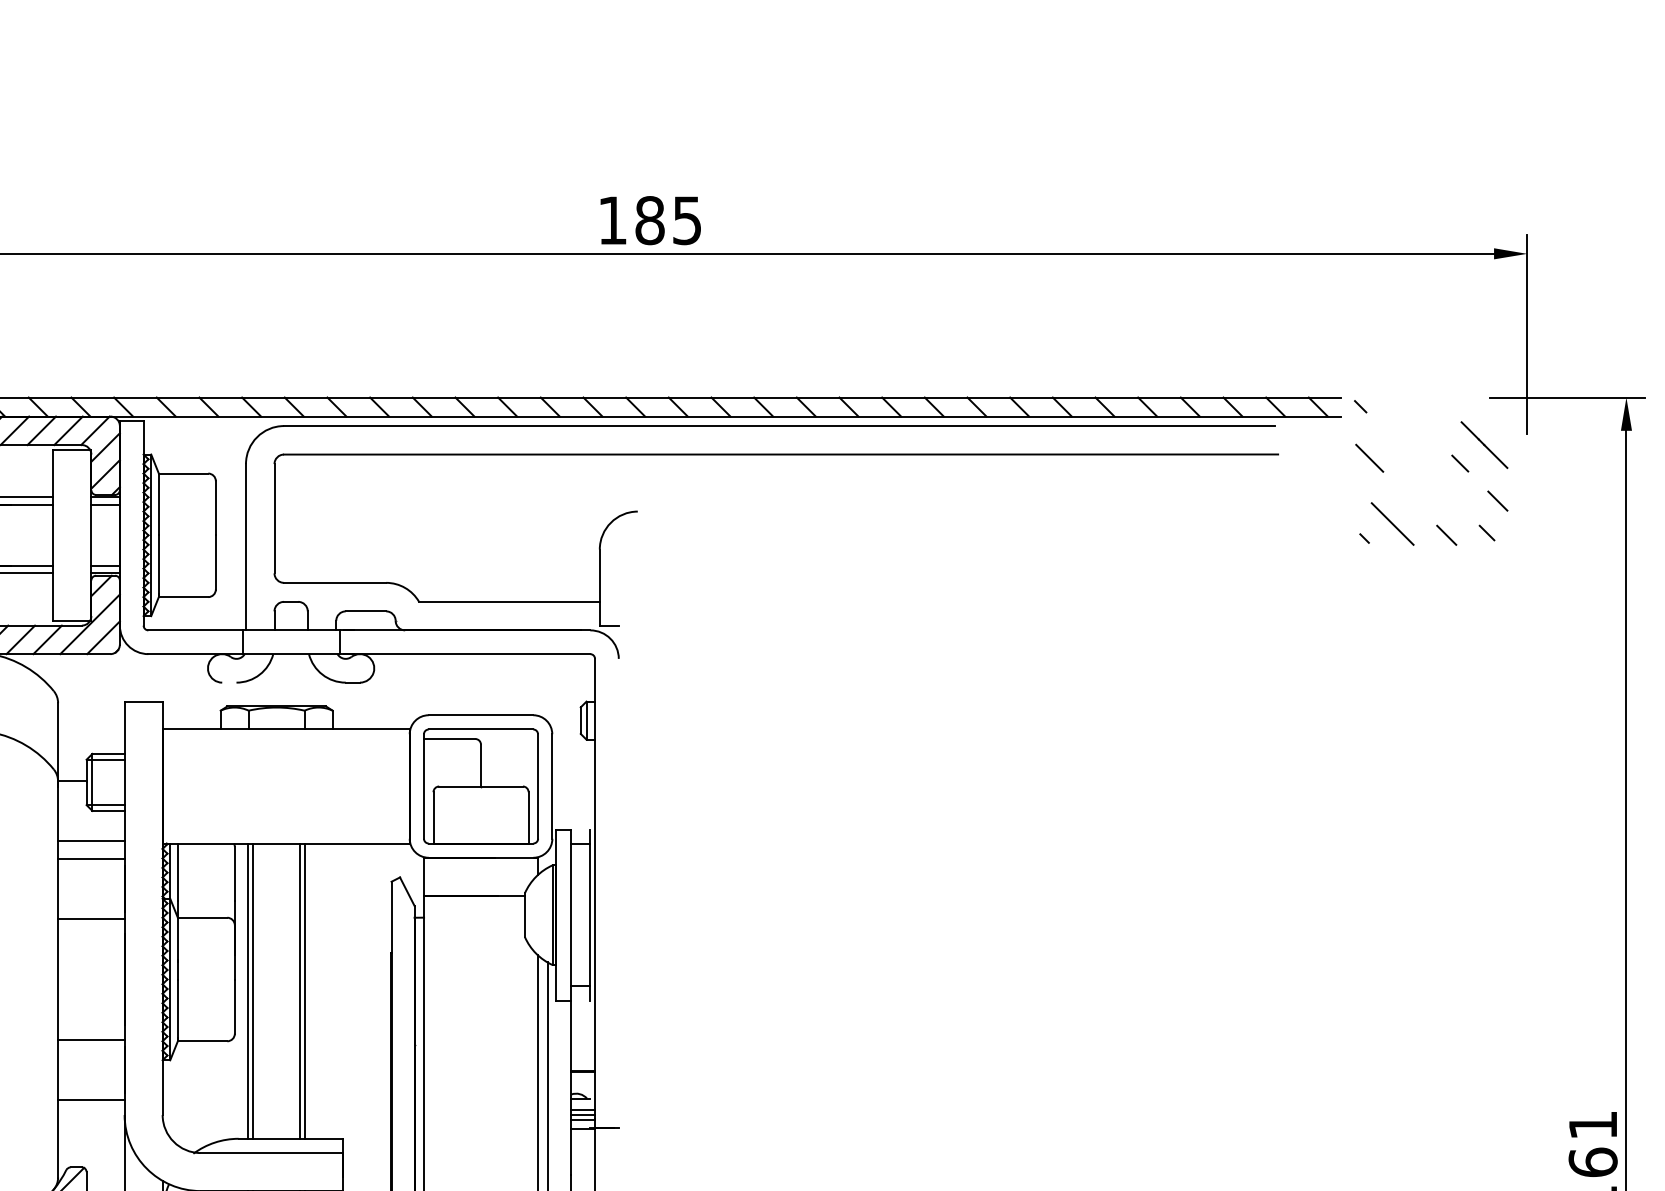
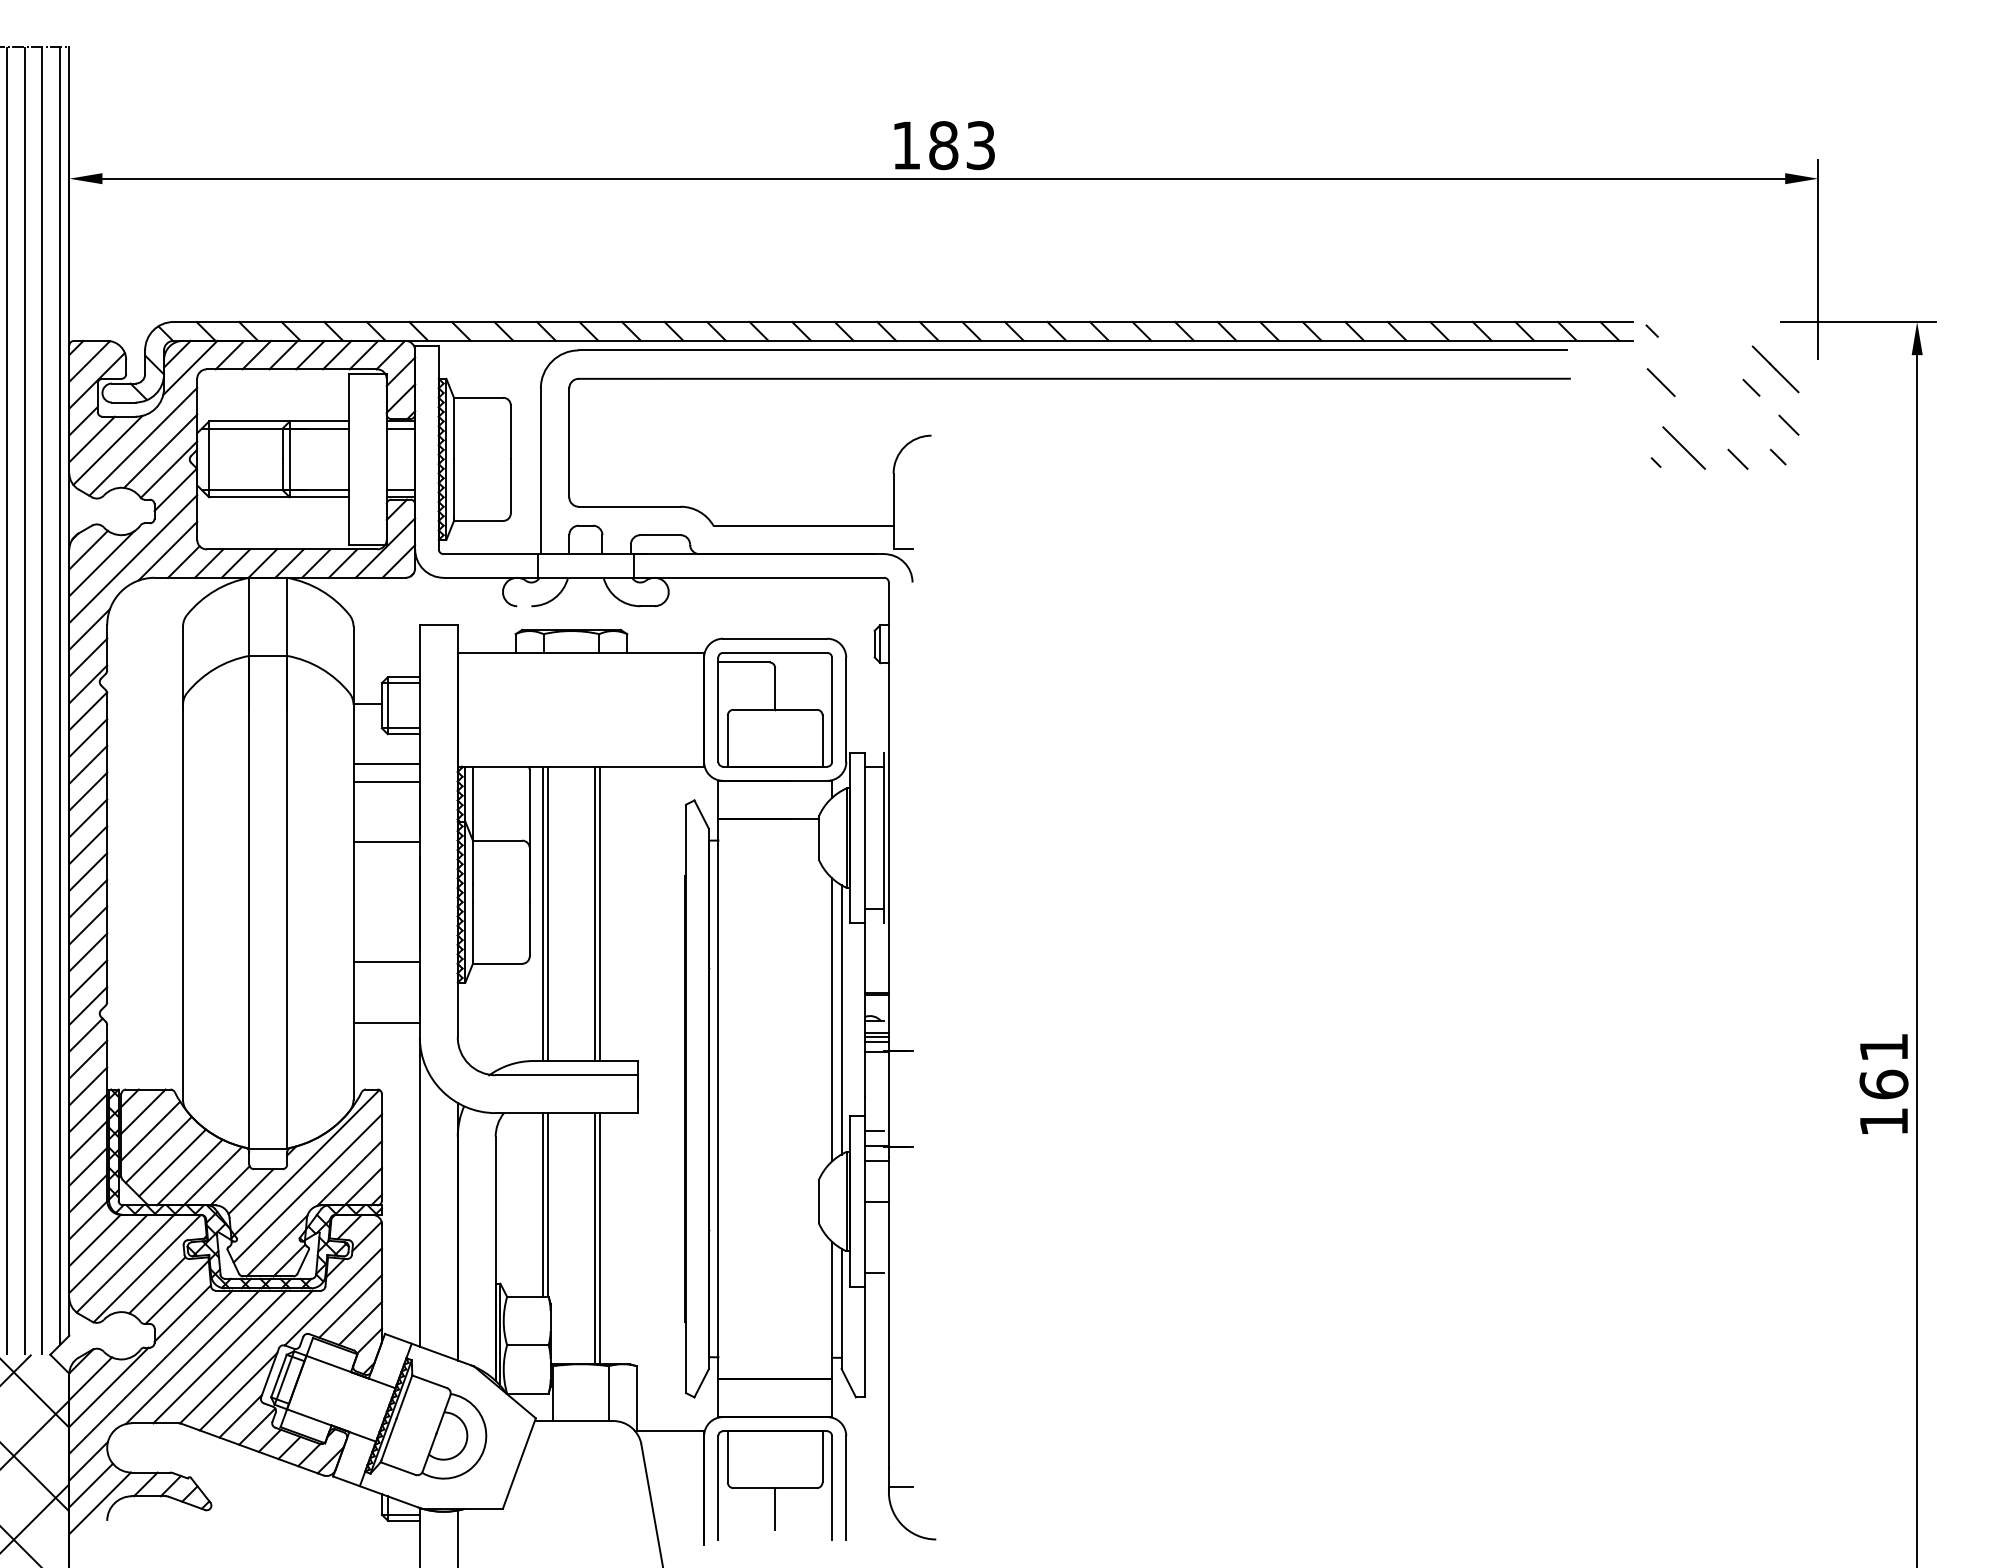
text: (686, 220) -> (980, 145), 185 -> 183

